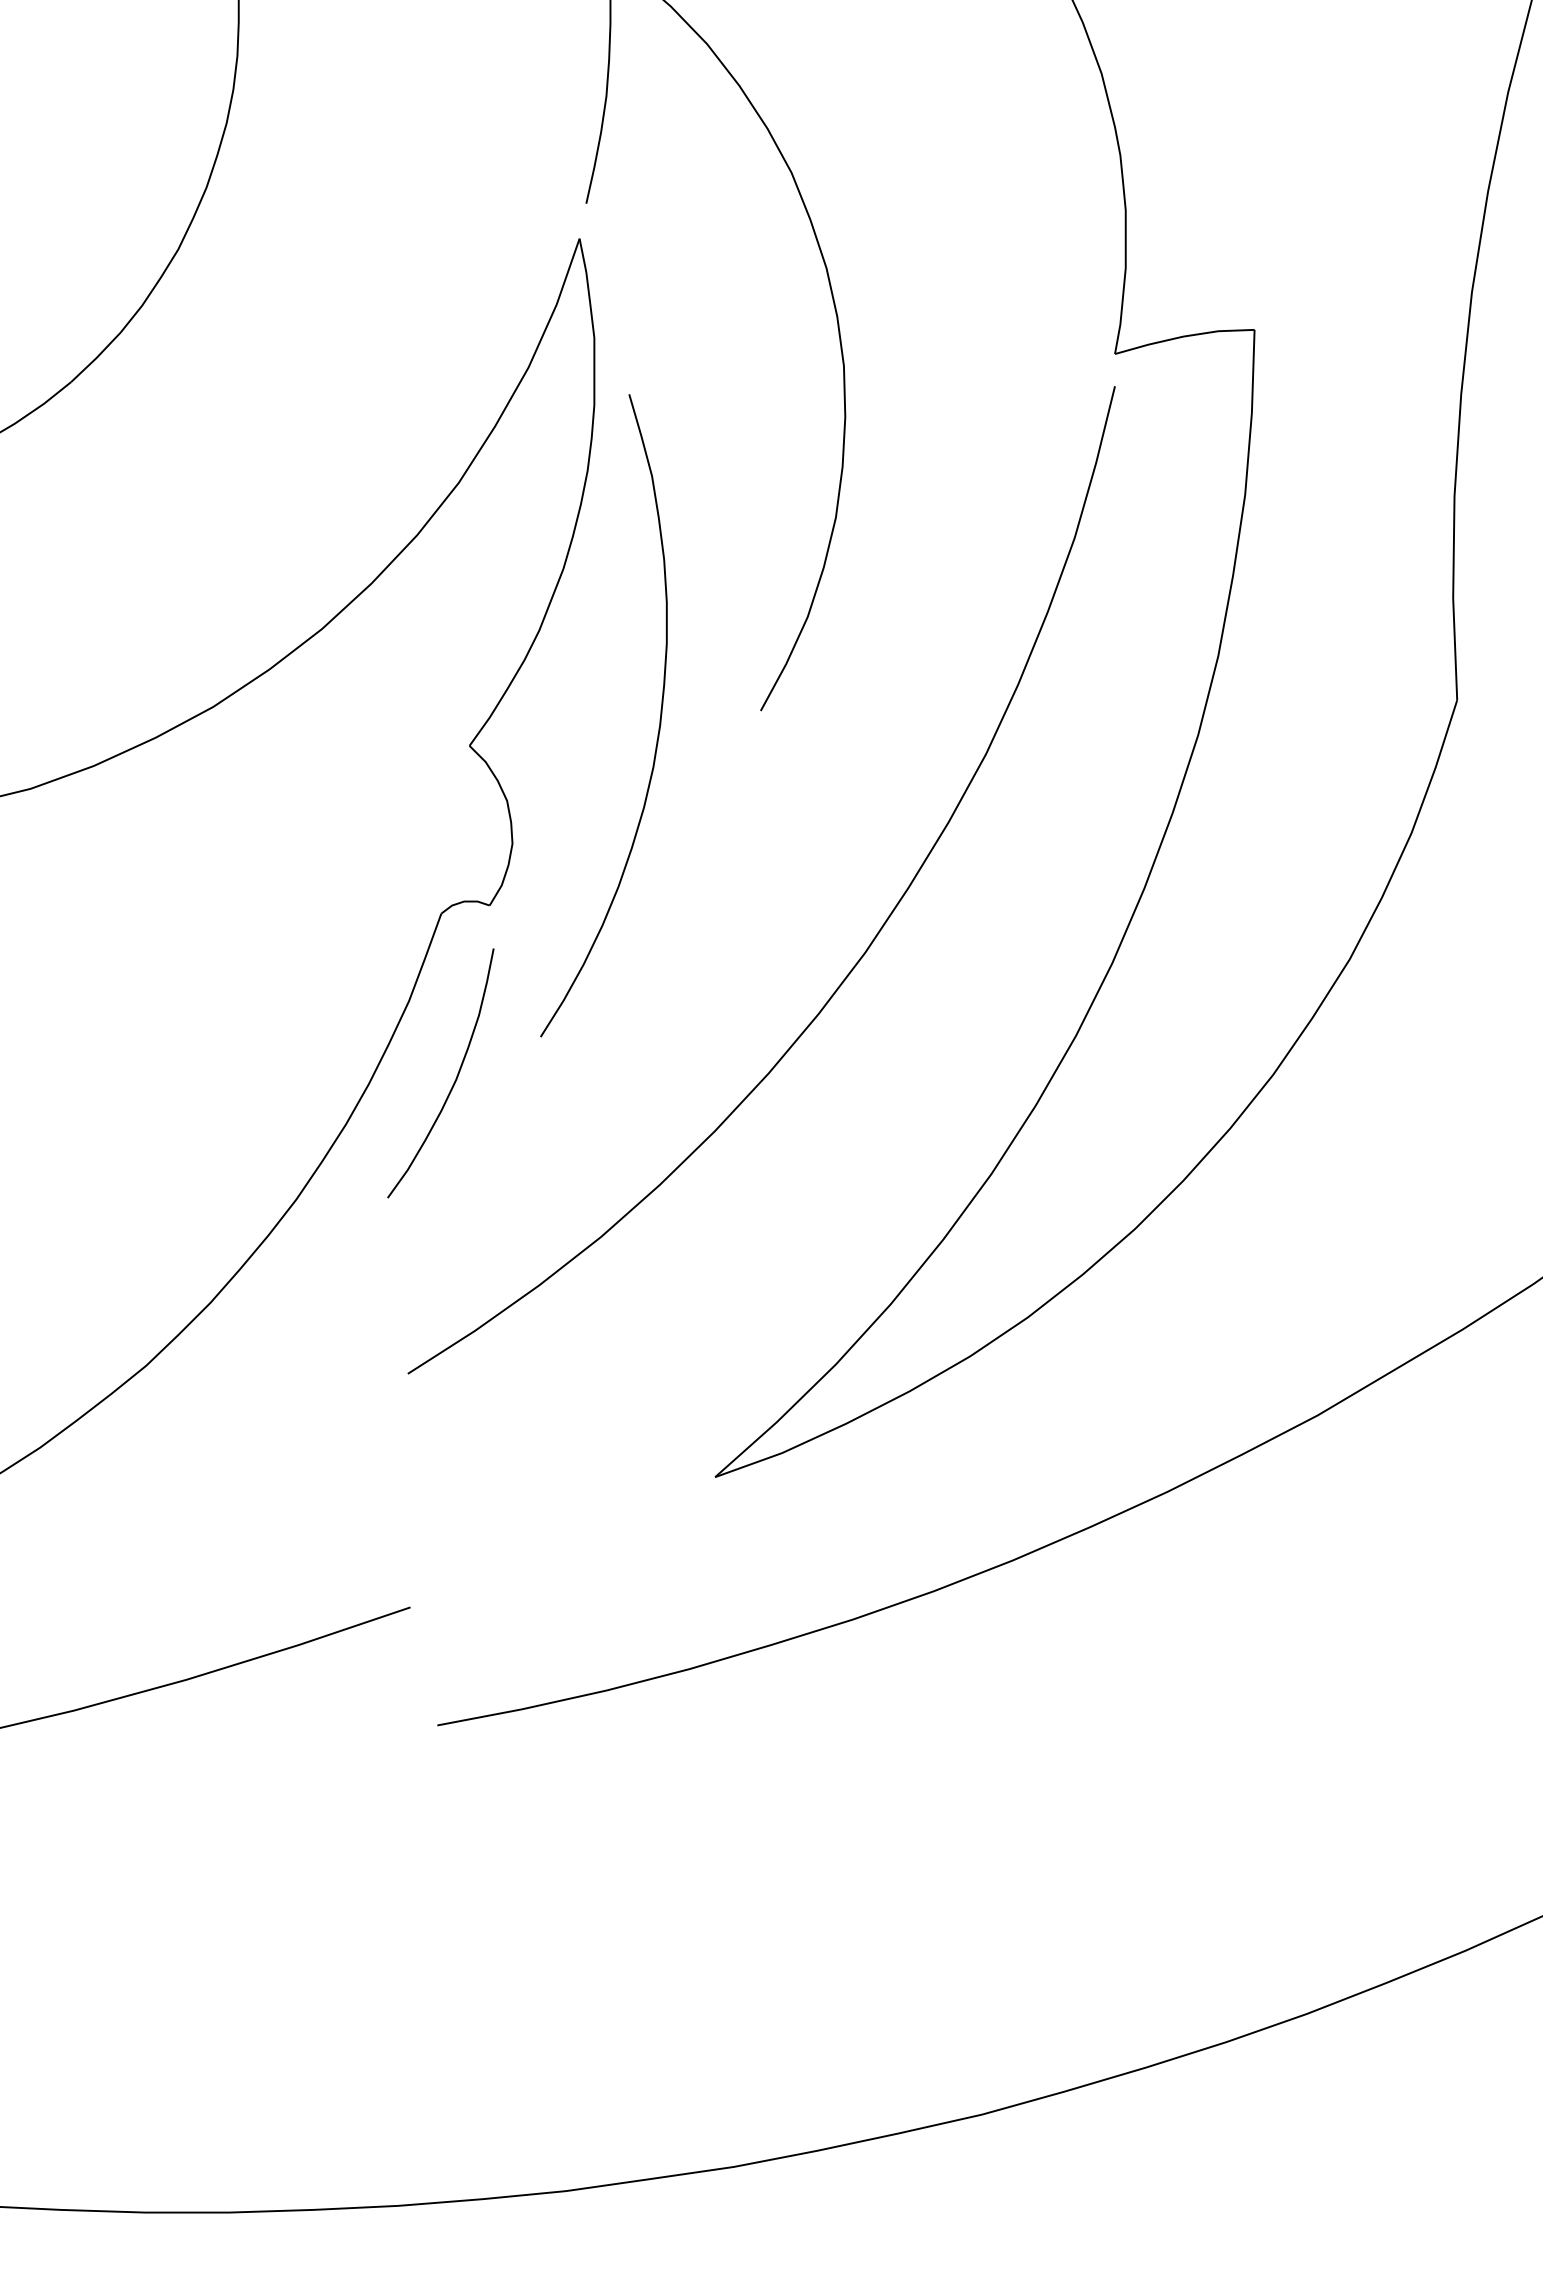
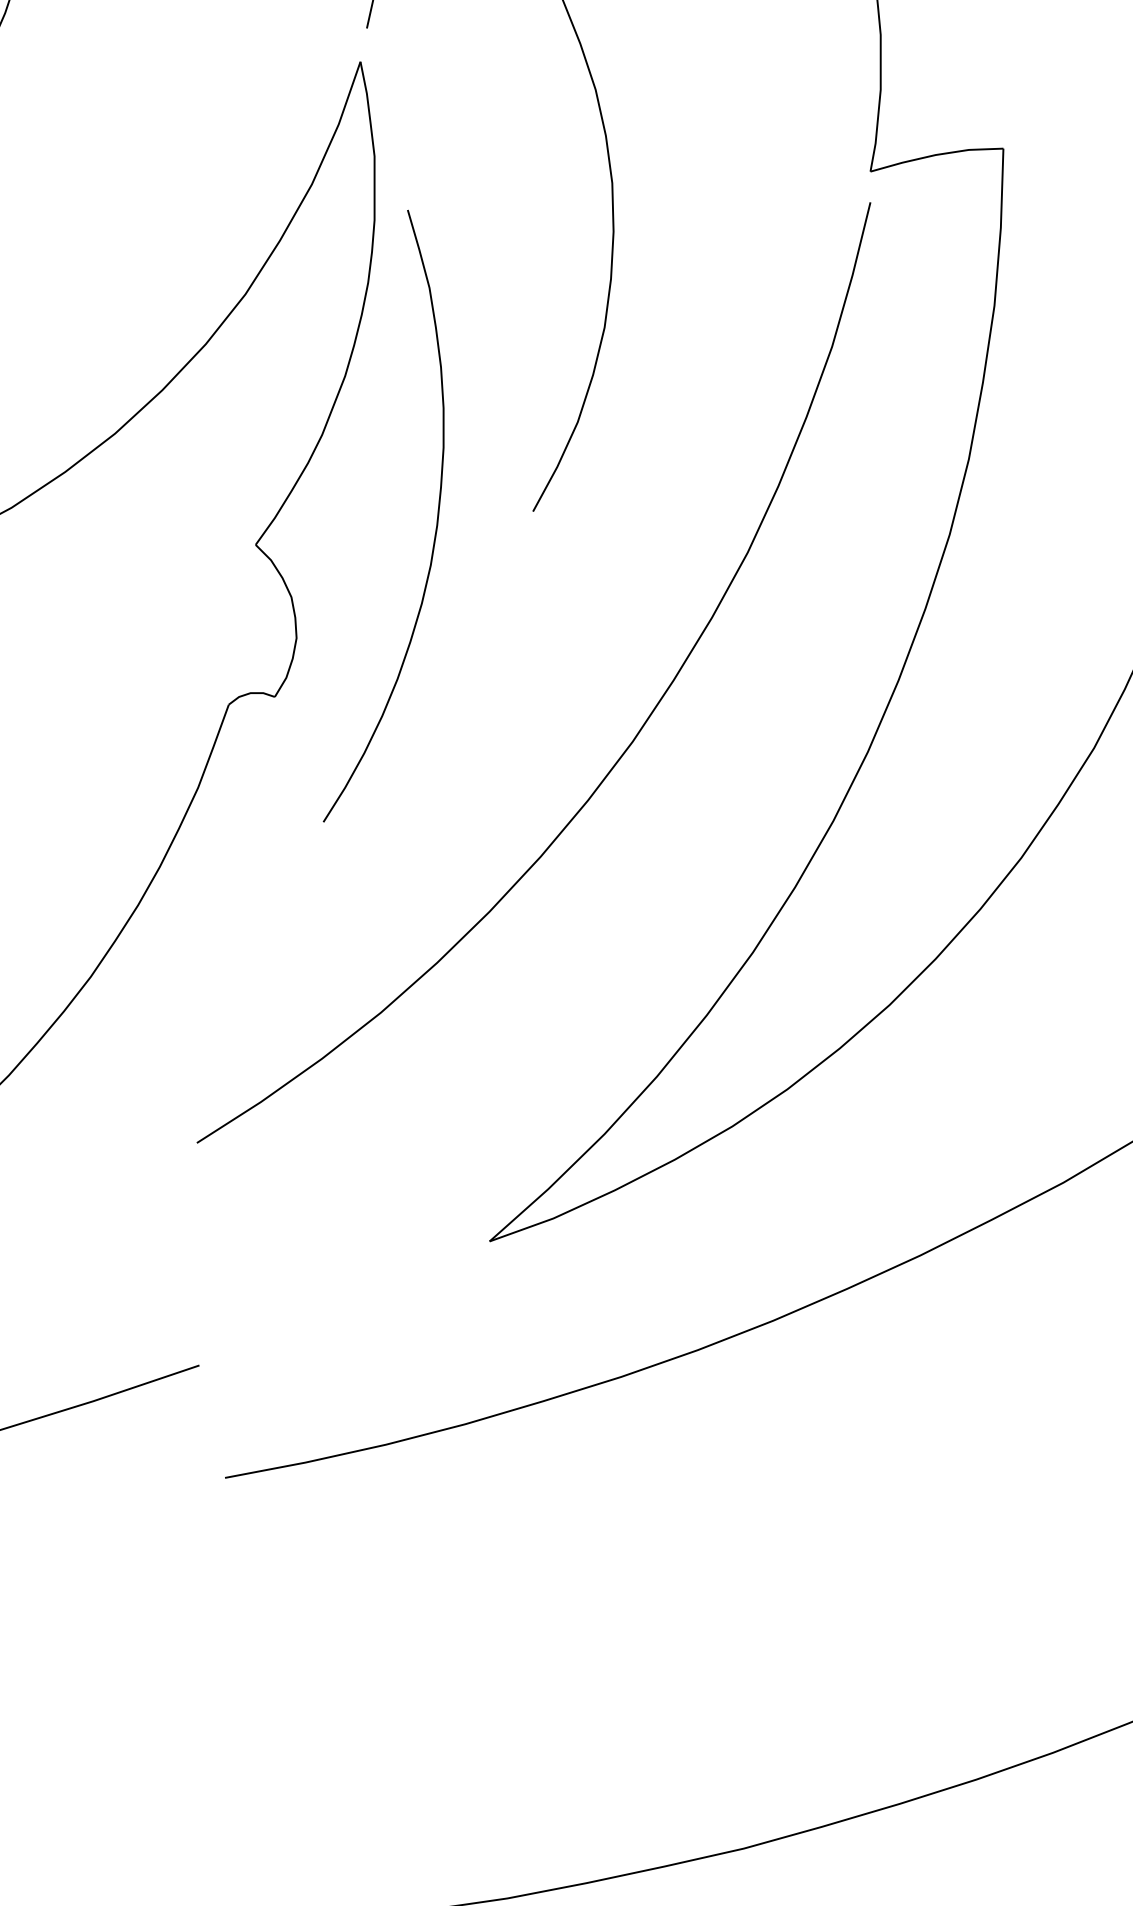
curve: (454, 1080) -> (241, 863), removed

